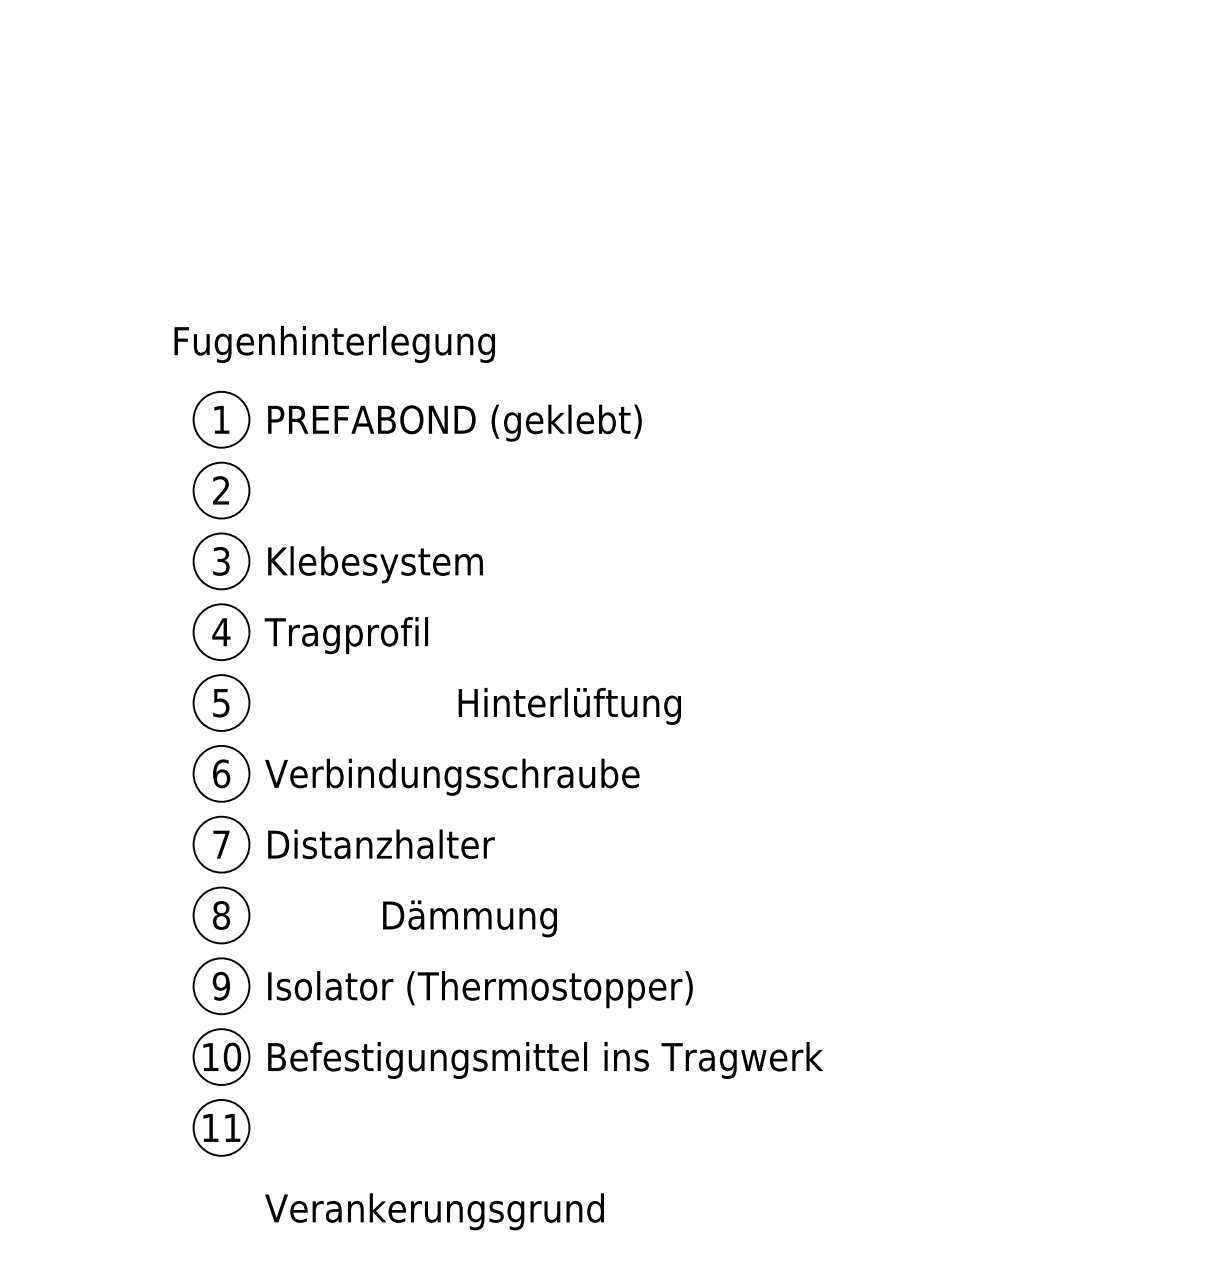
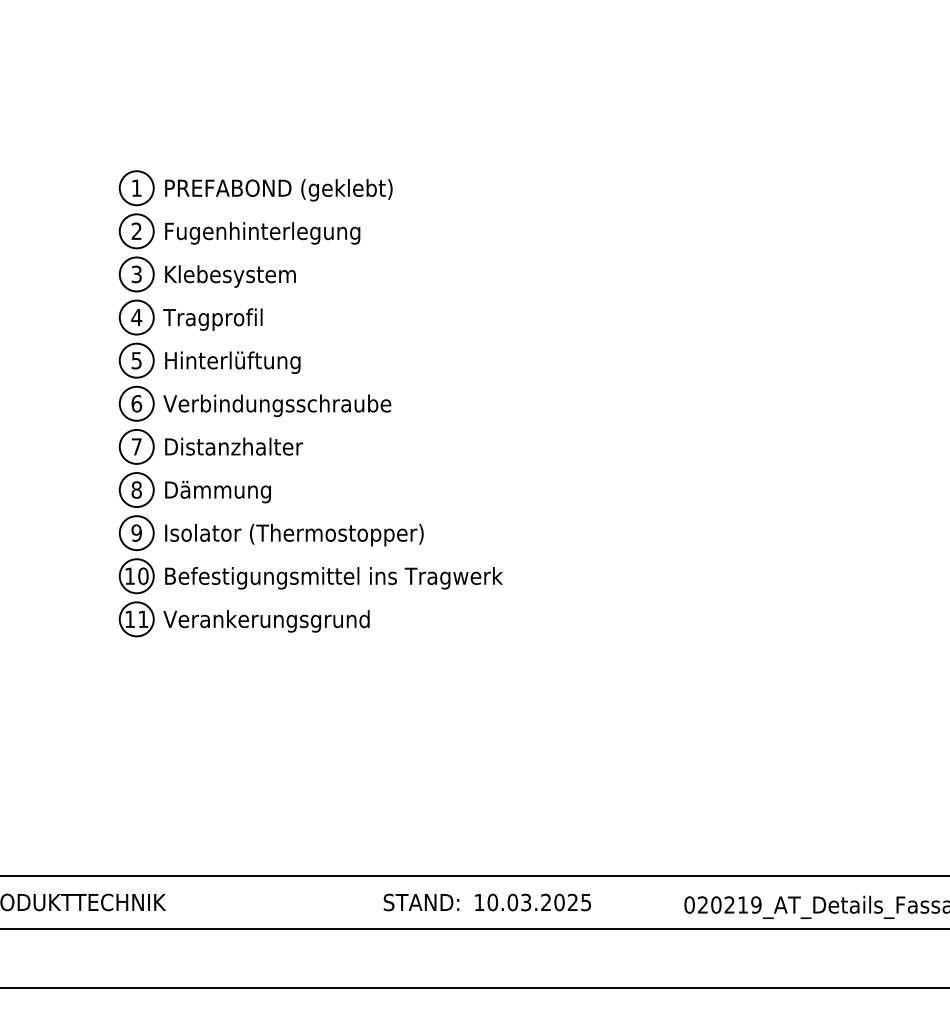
text: (334, 344) -> (262, 233), moved
text: (569, 706) -> (232, 362), moved
text: (469, 917) -> (217, 491), moved
text: (434, 1211) -> (266, 621), moved

